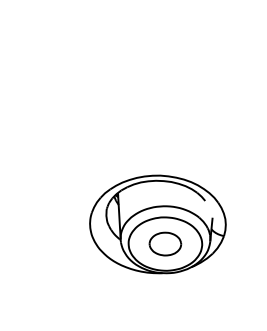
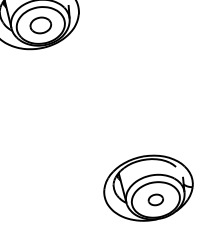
part: (164, 243) -> (155, 199), size x0.7

